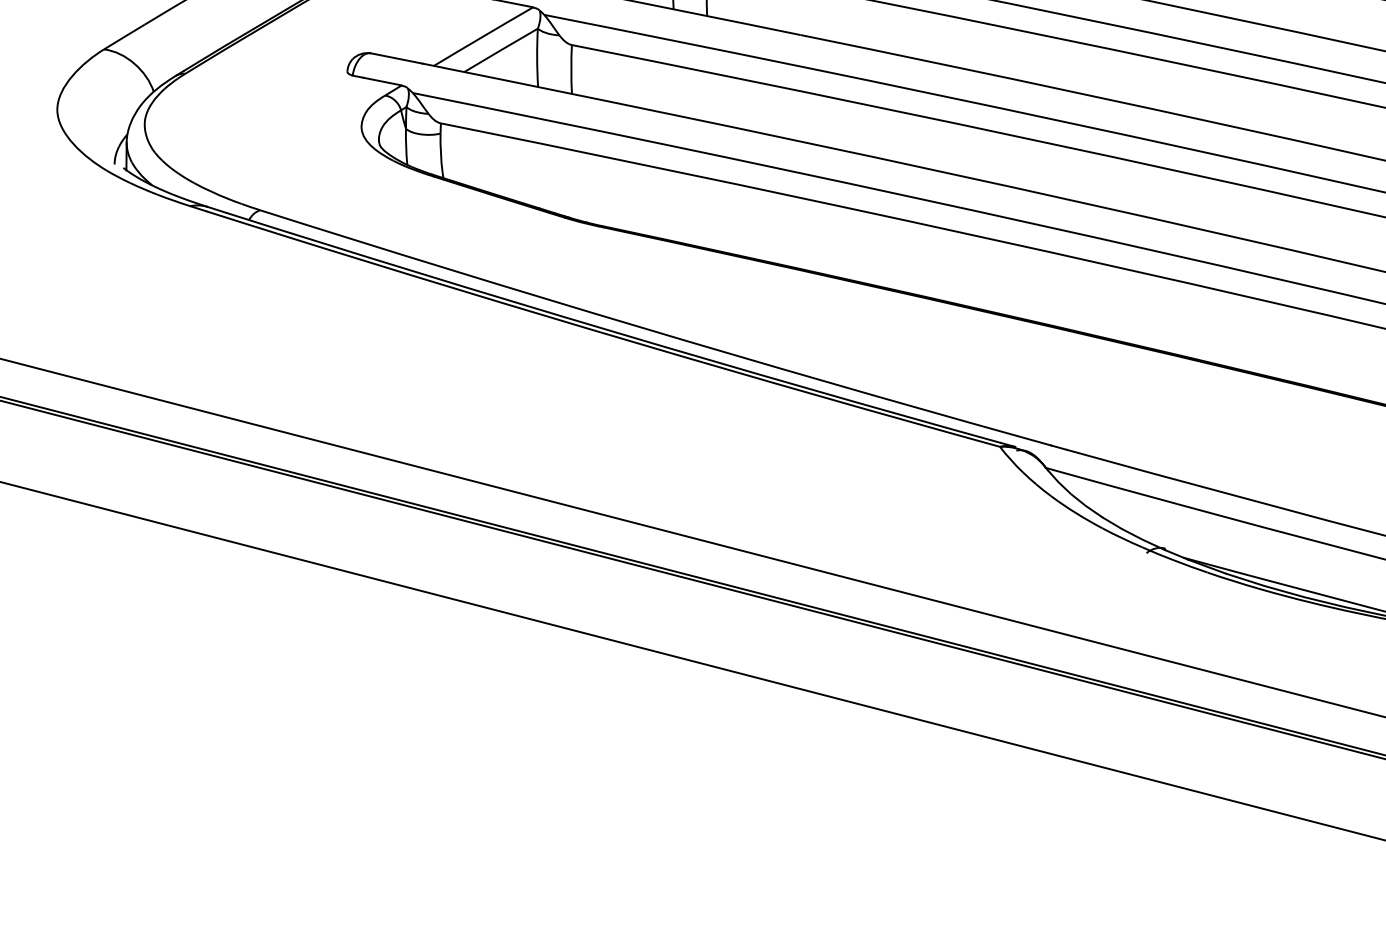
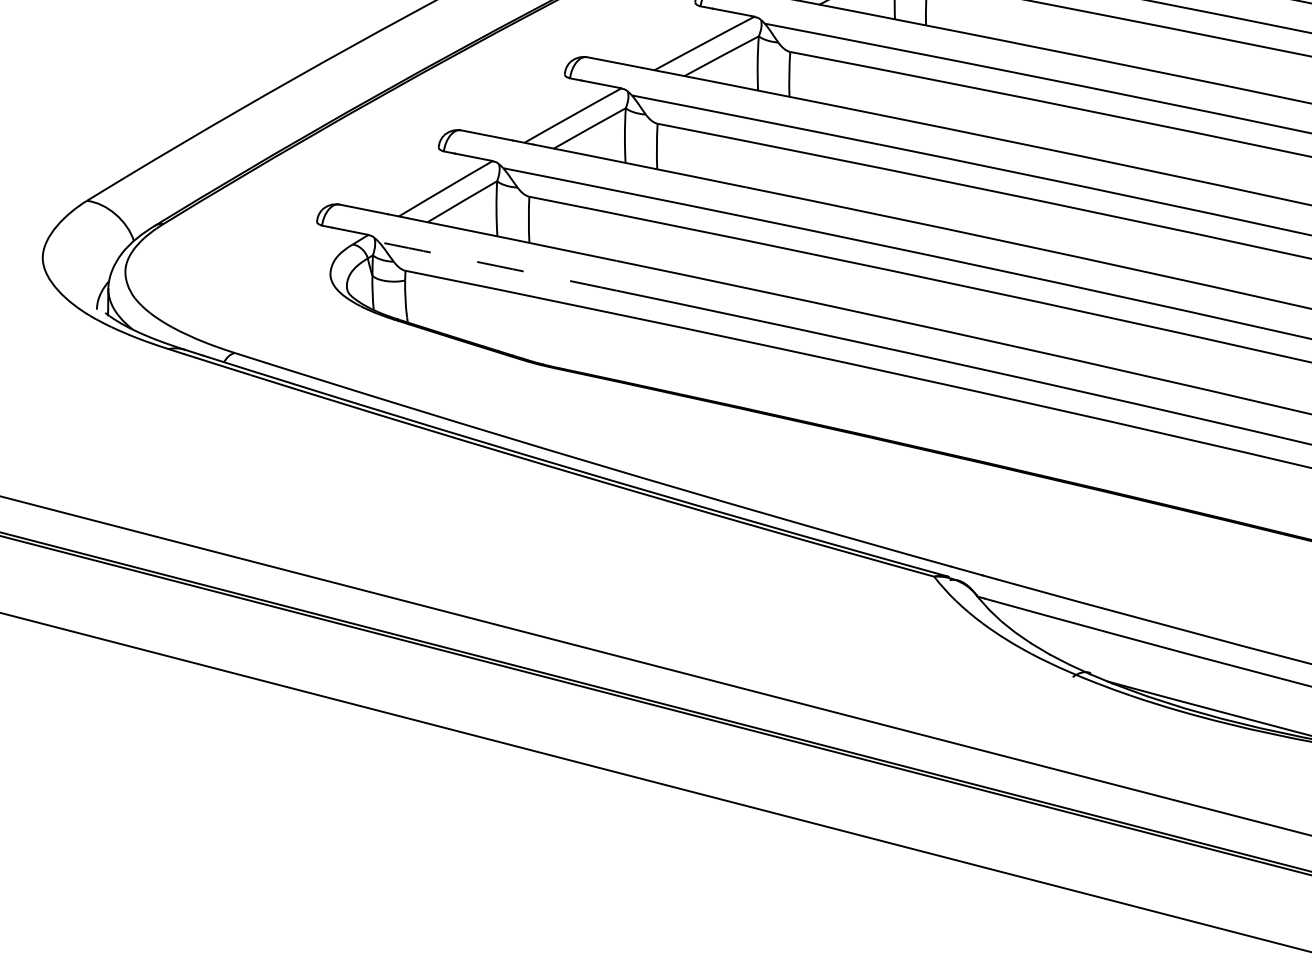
arc: (538, 118) -> (497, 266), solid -> dashed

